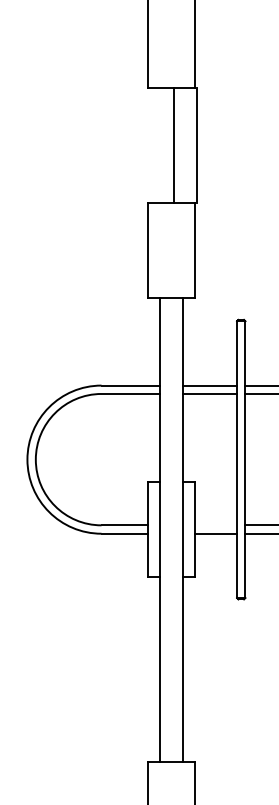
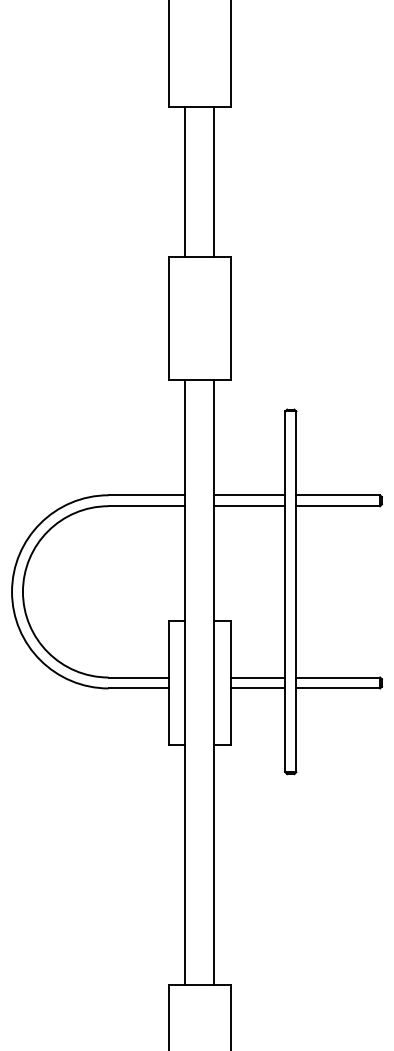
line: (174, 144) -> (185, 181), moved
line: (197, 144) -> (214, 181), moved
line: (215, 525) -> (257, 677), added

